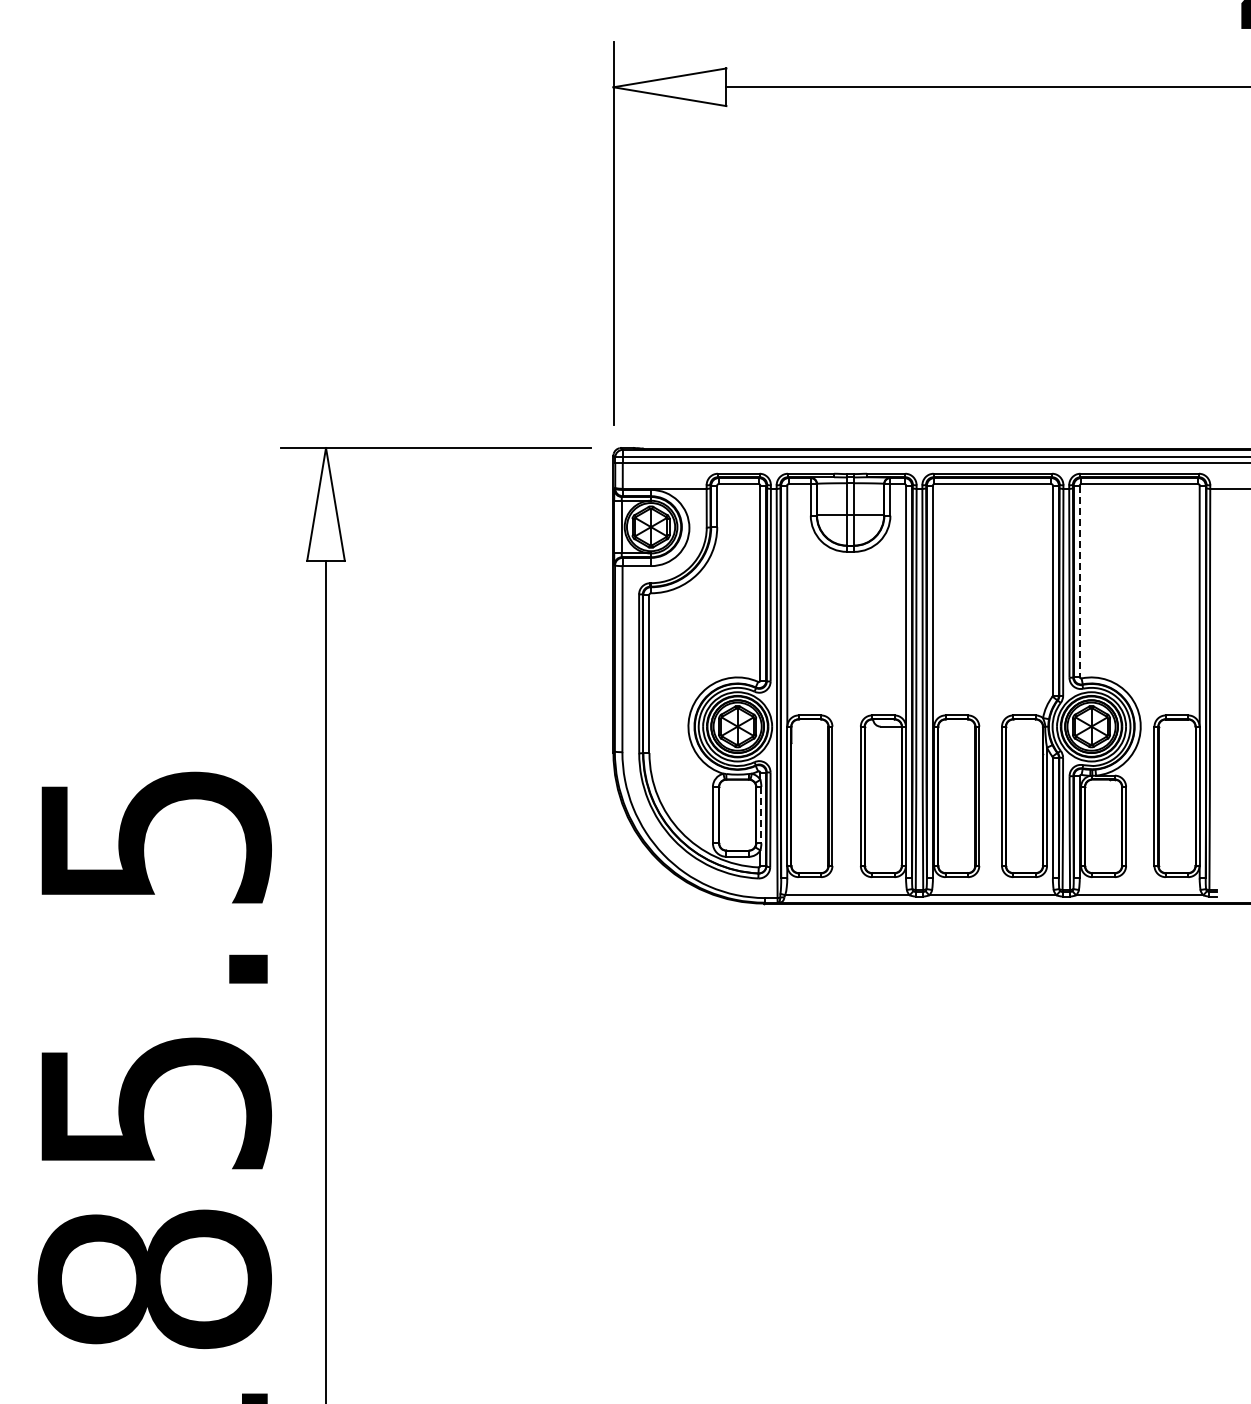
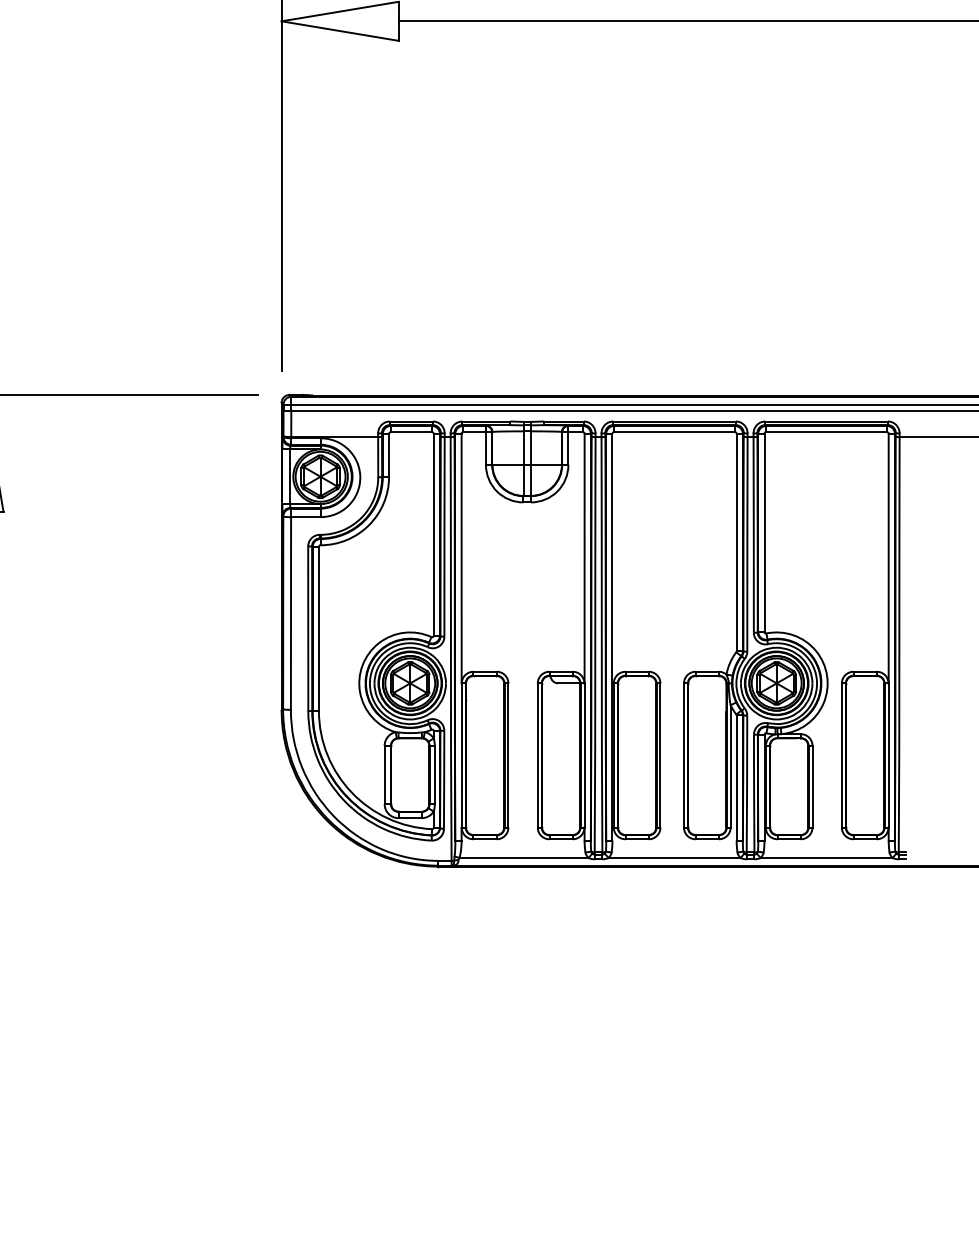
line: (1079, 581) -> (764, 533), dashed -> solid
line: (761, 815) -> (434, 775), dashed -> solid

